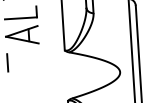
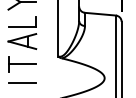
line: (23, 62) -> (22, 64), added
line: (25, 84) -> (22, 83), added

